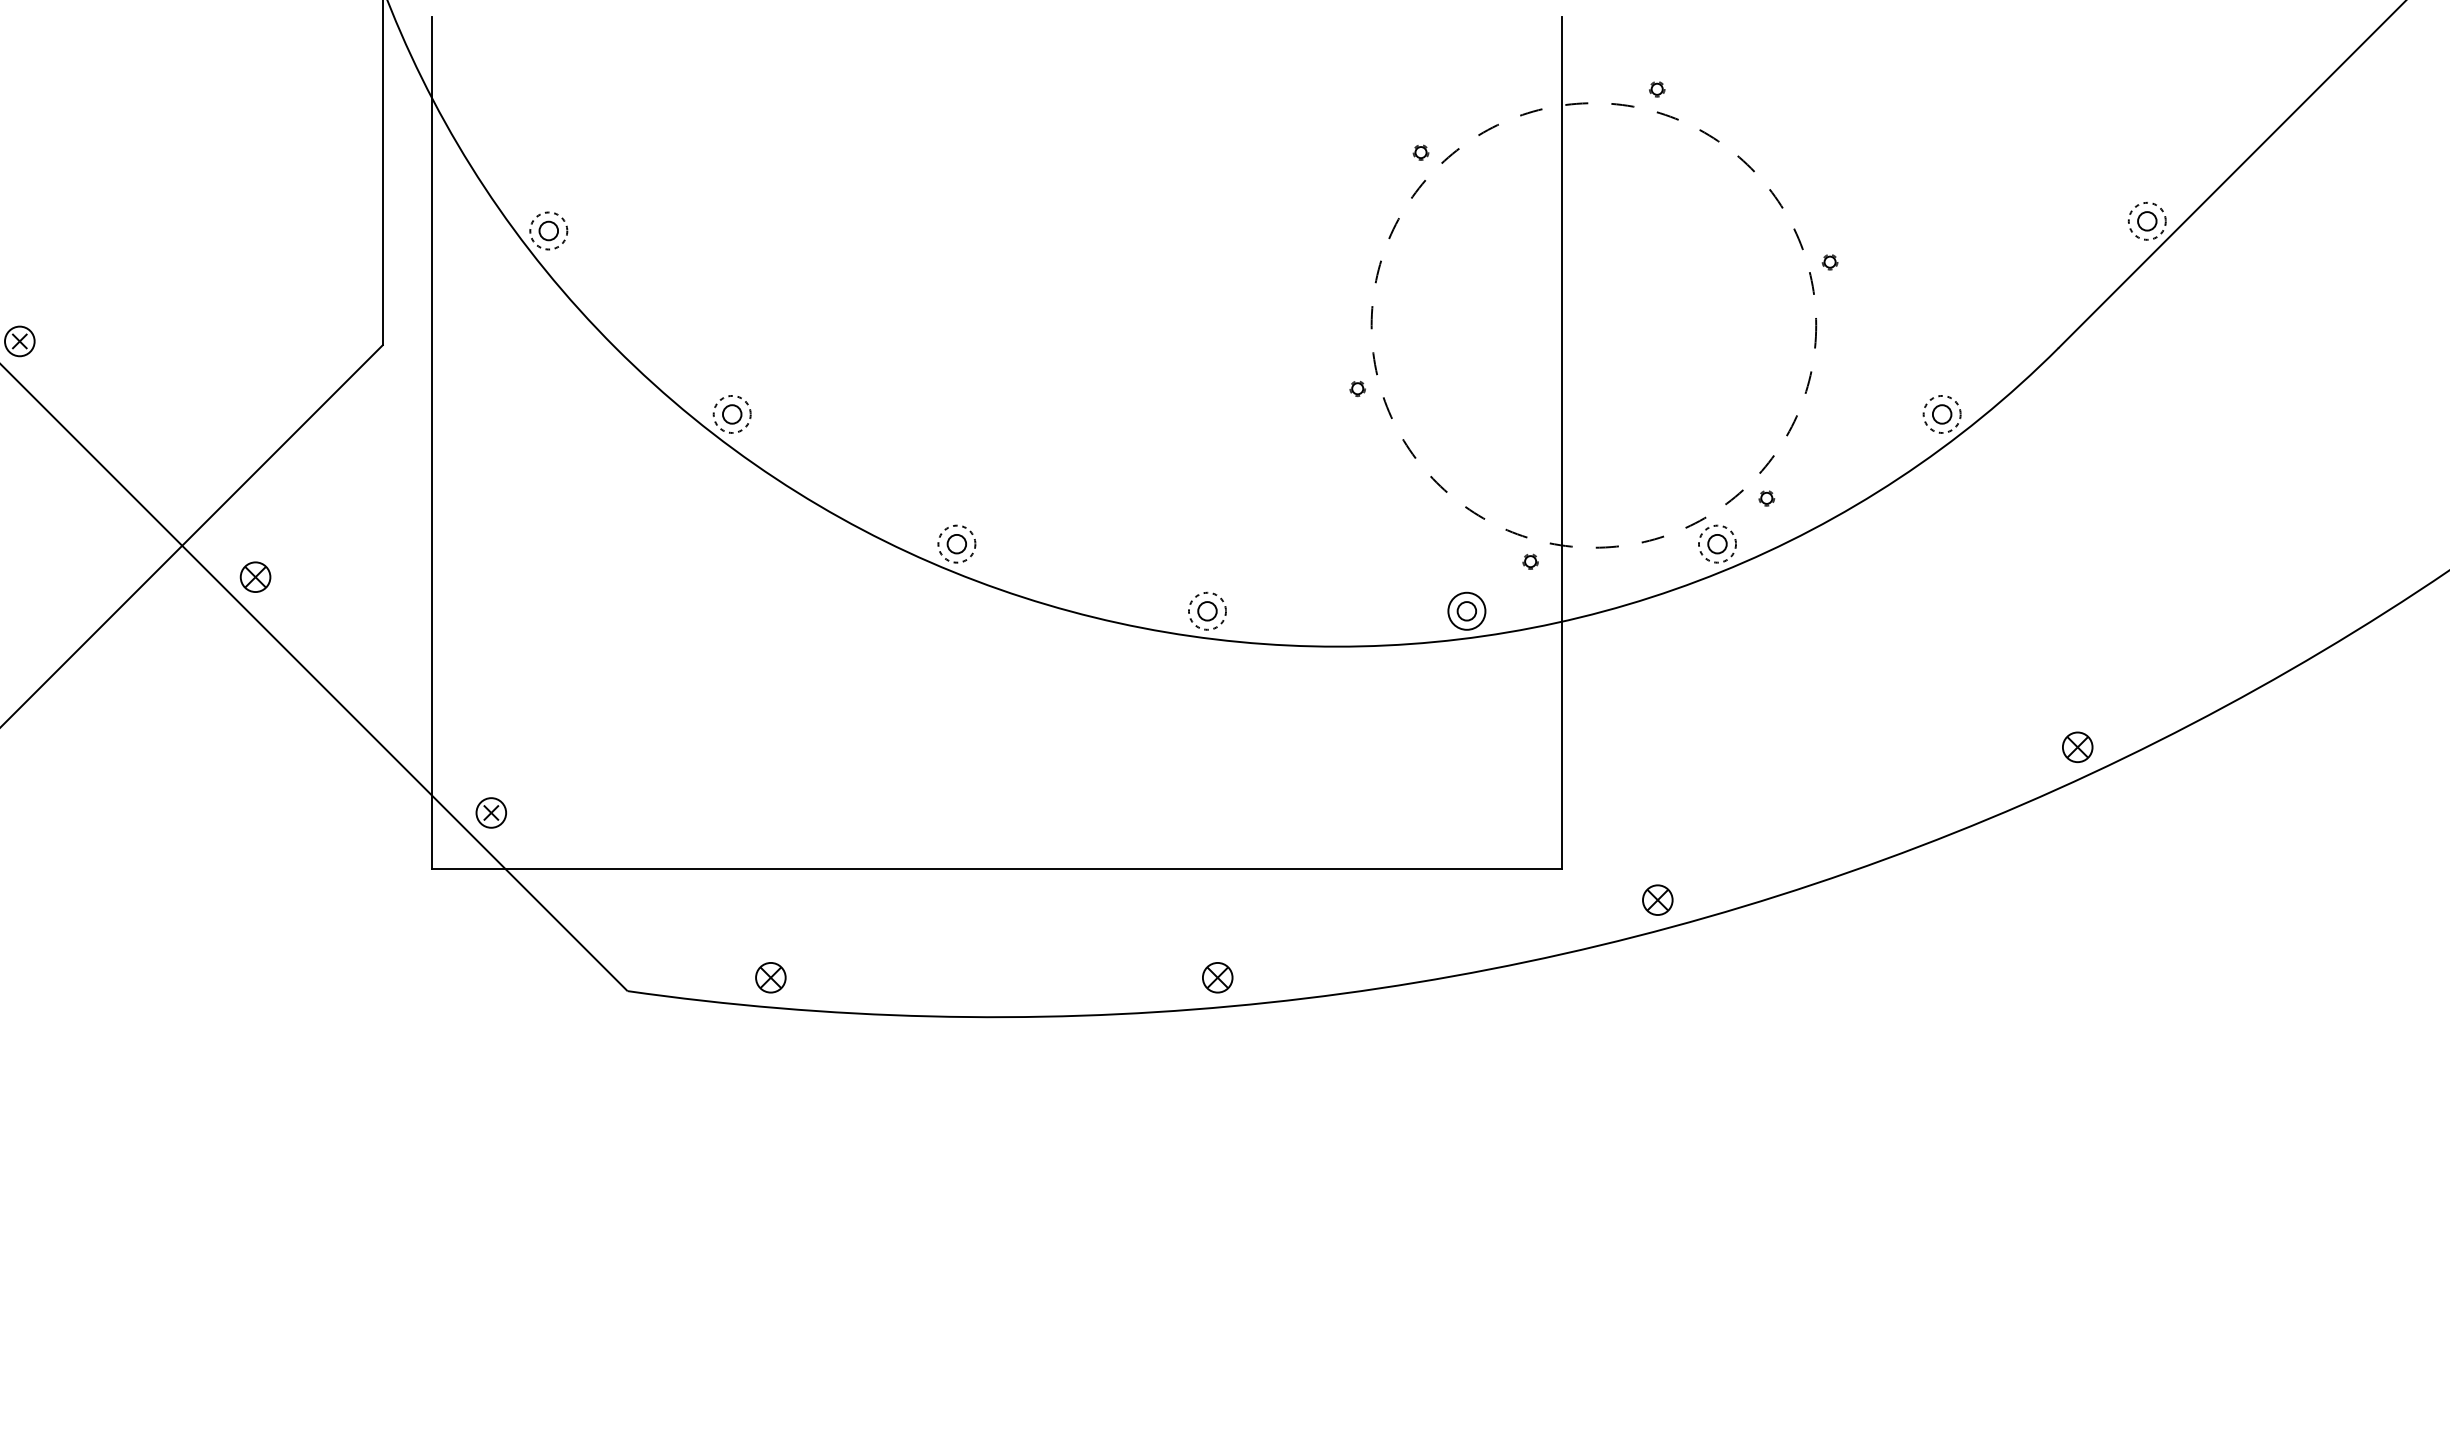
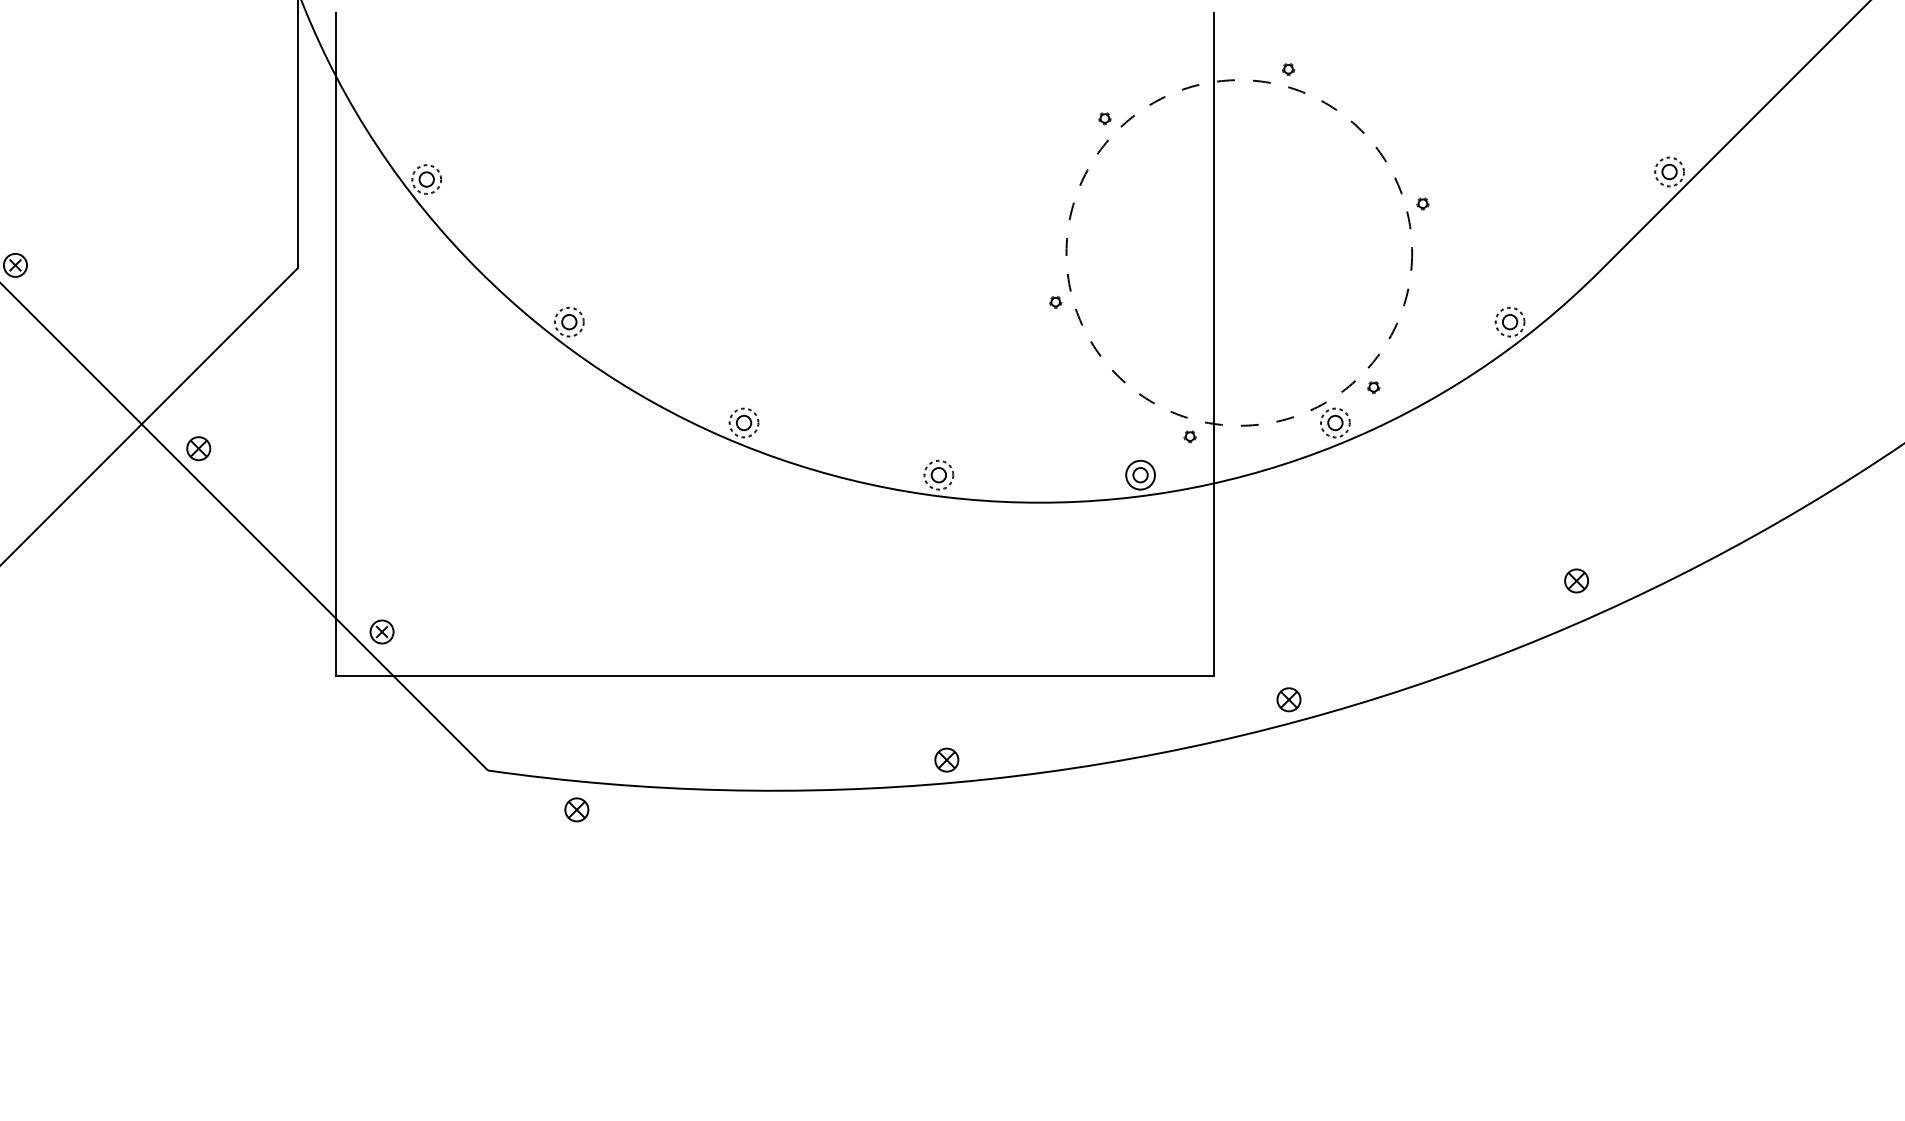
part: (2077, 746) -> (1576, 580), moved
part: (770, 977) -> (576, 809), moved

